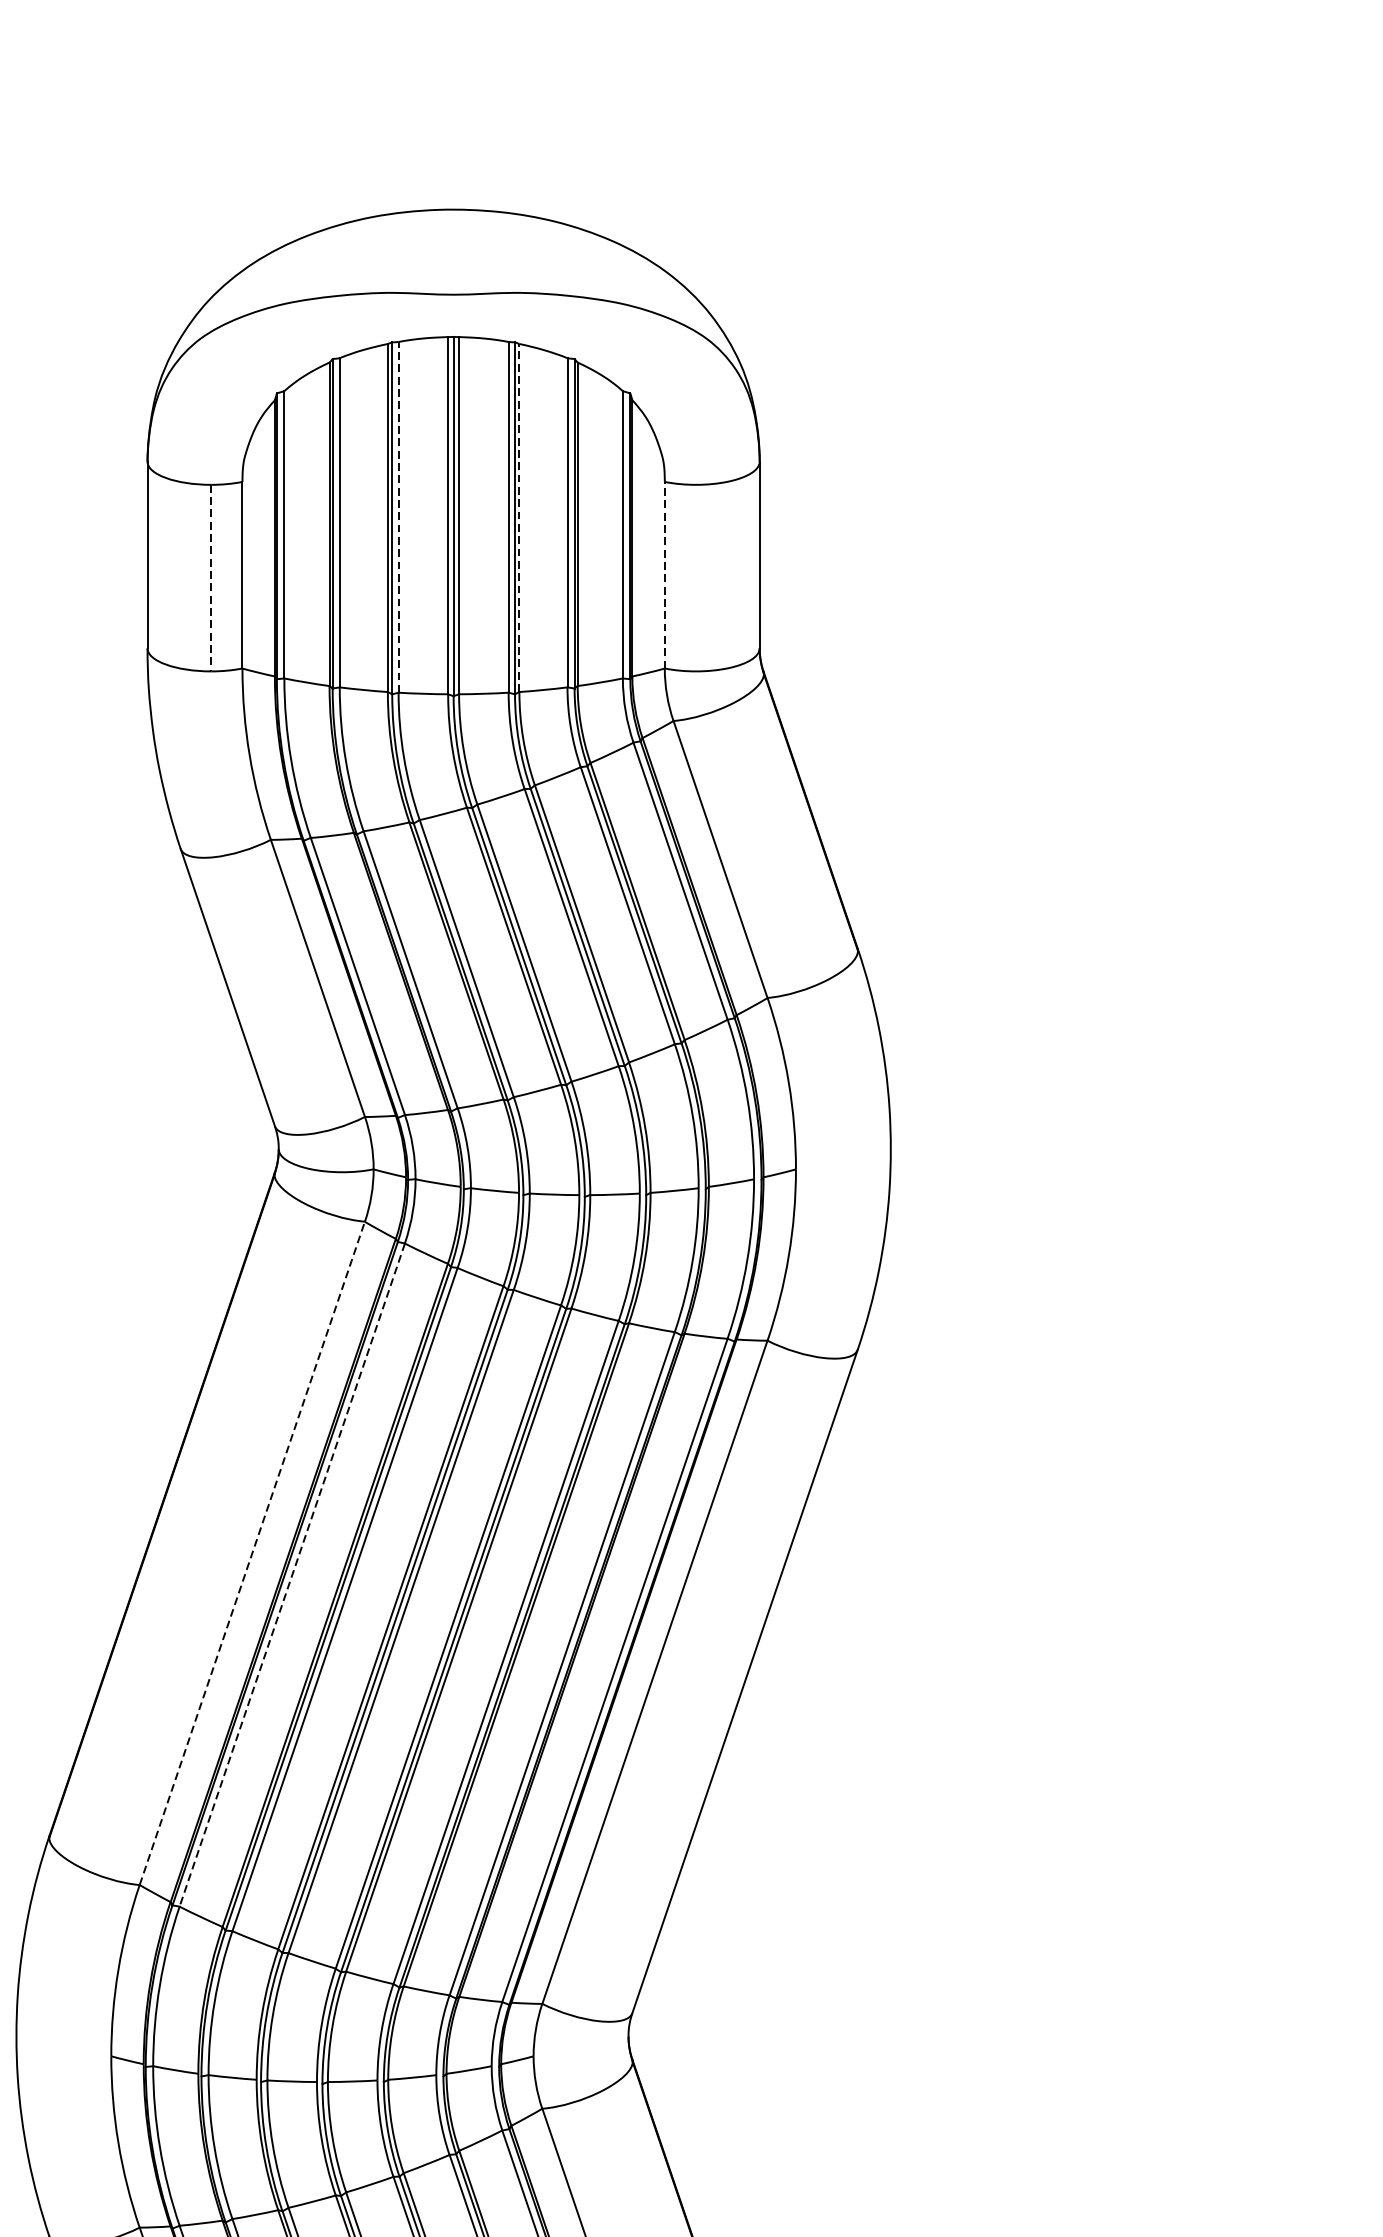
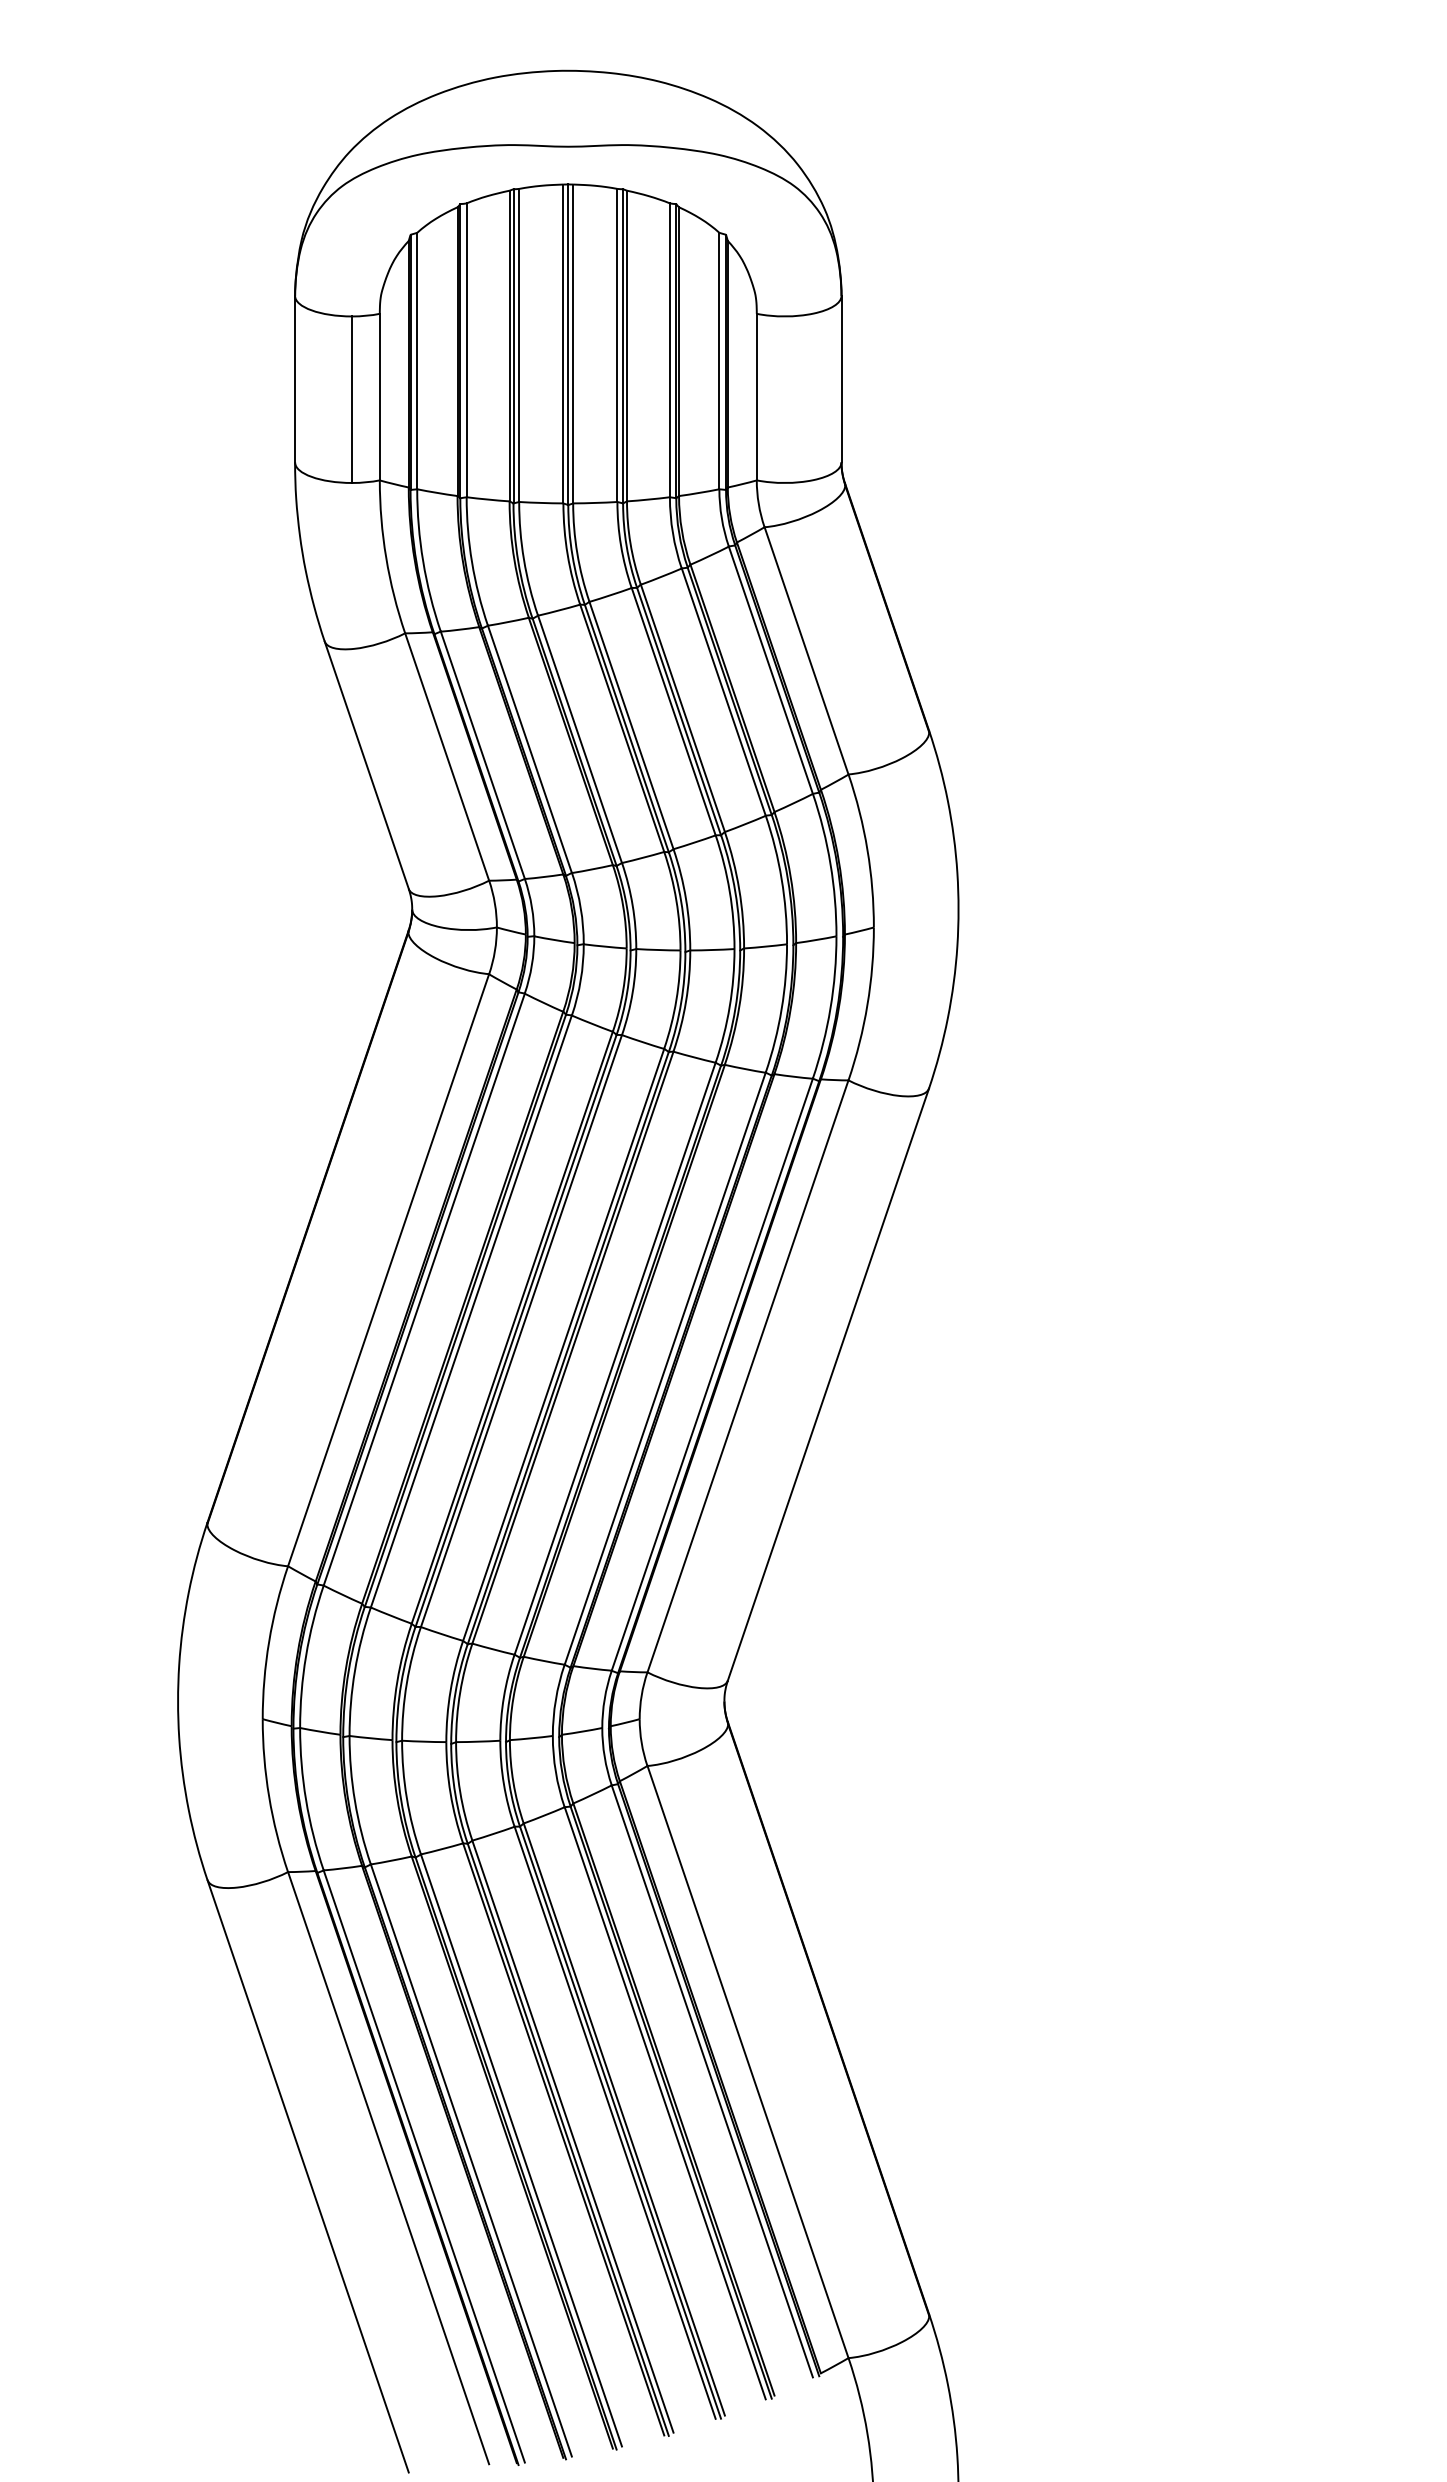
line: (398, 517) -> (519, 345), dashed -> solid
line: (519, 517) -> (627, 345), dashed -> solid
line: (664, 574) -> (756, 396), dashed -> solid
line: (211, 579) -> (352, 400), dashed -> solid
line: (252, 1553) -> (388, 1270), dashed -> solid
line: (292, 1574) -> (424, 1289), dashed -> solid

